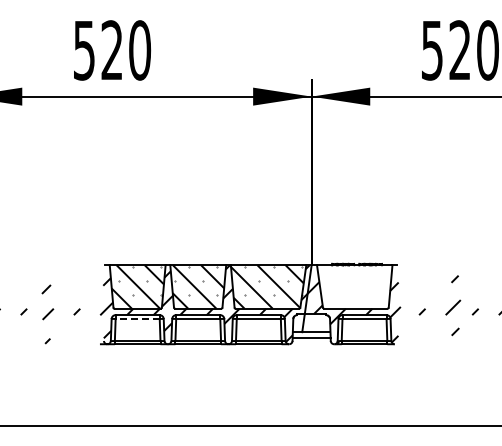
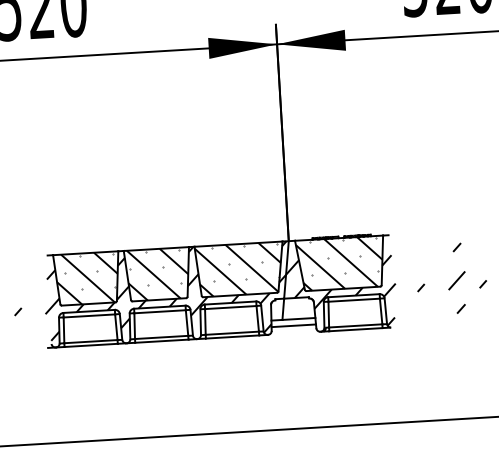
hatch: (353, 286) -> (339, 263), added
line: (137, 319) -> (89, 316), dashed -> solid

